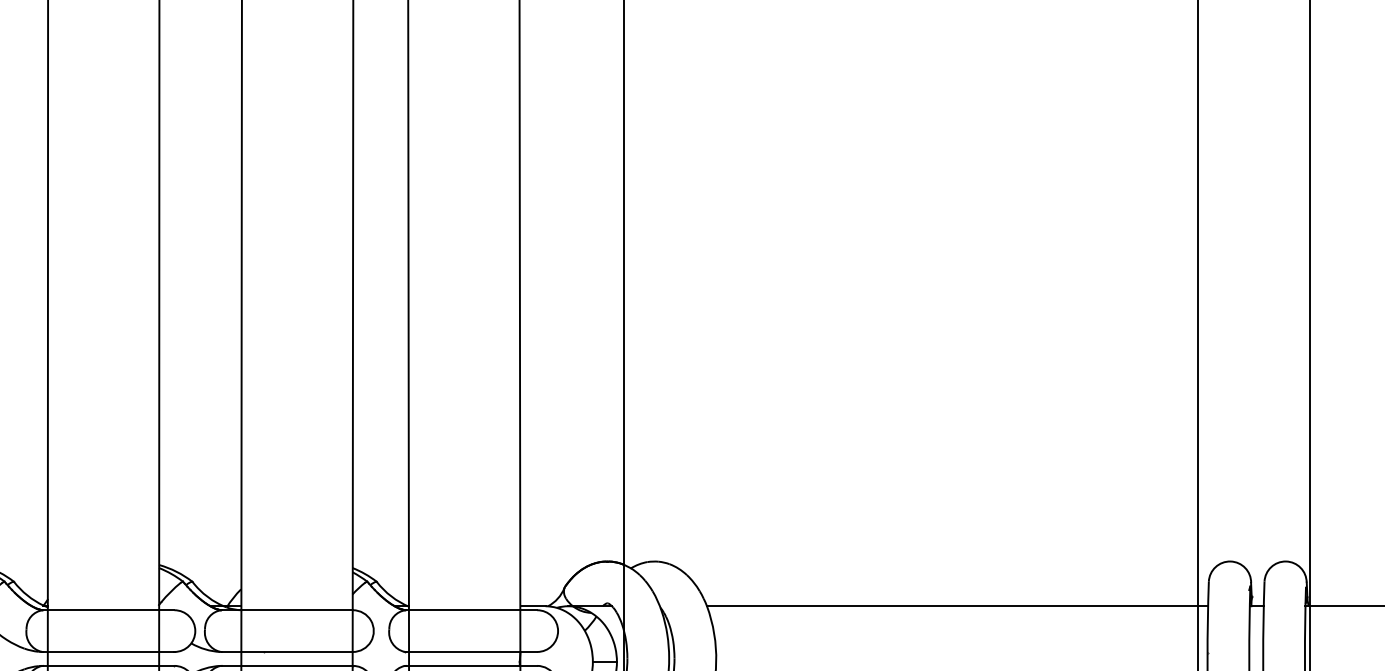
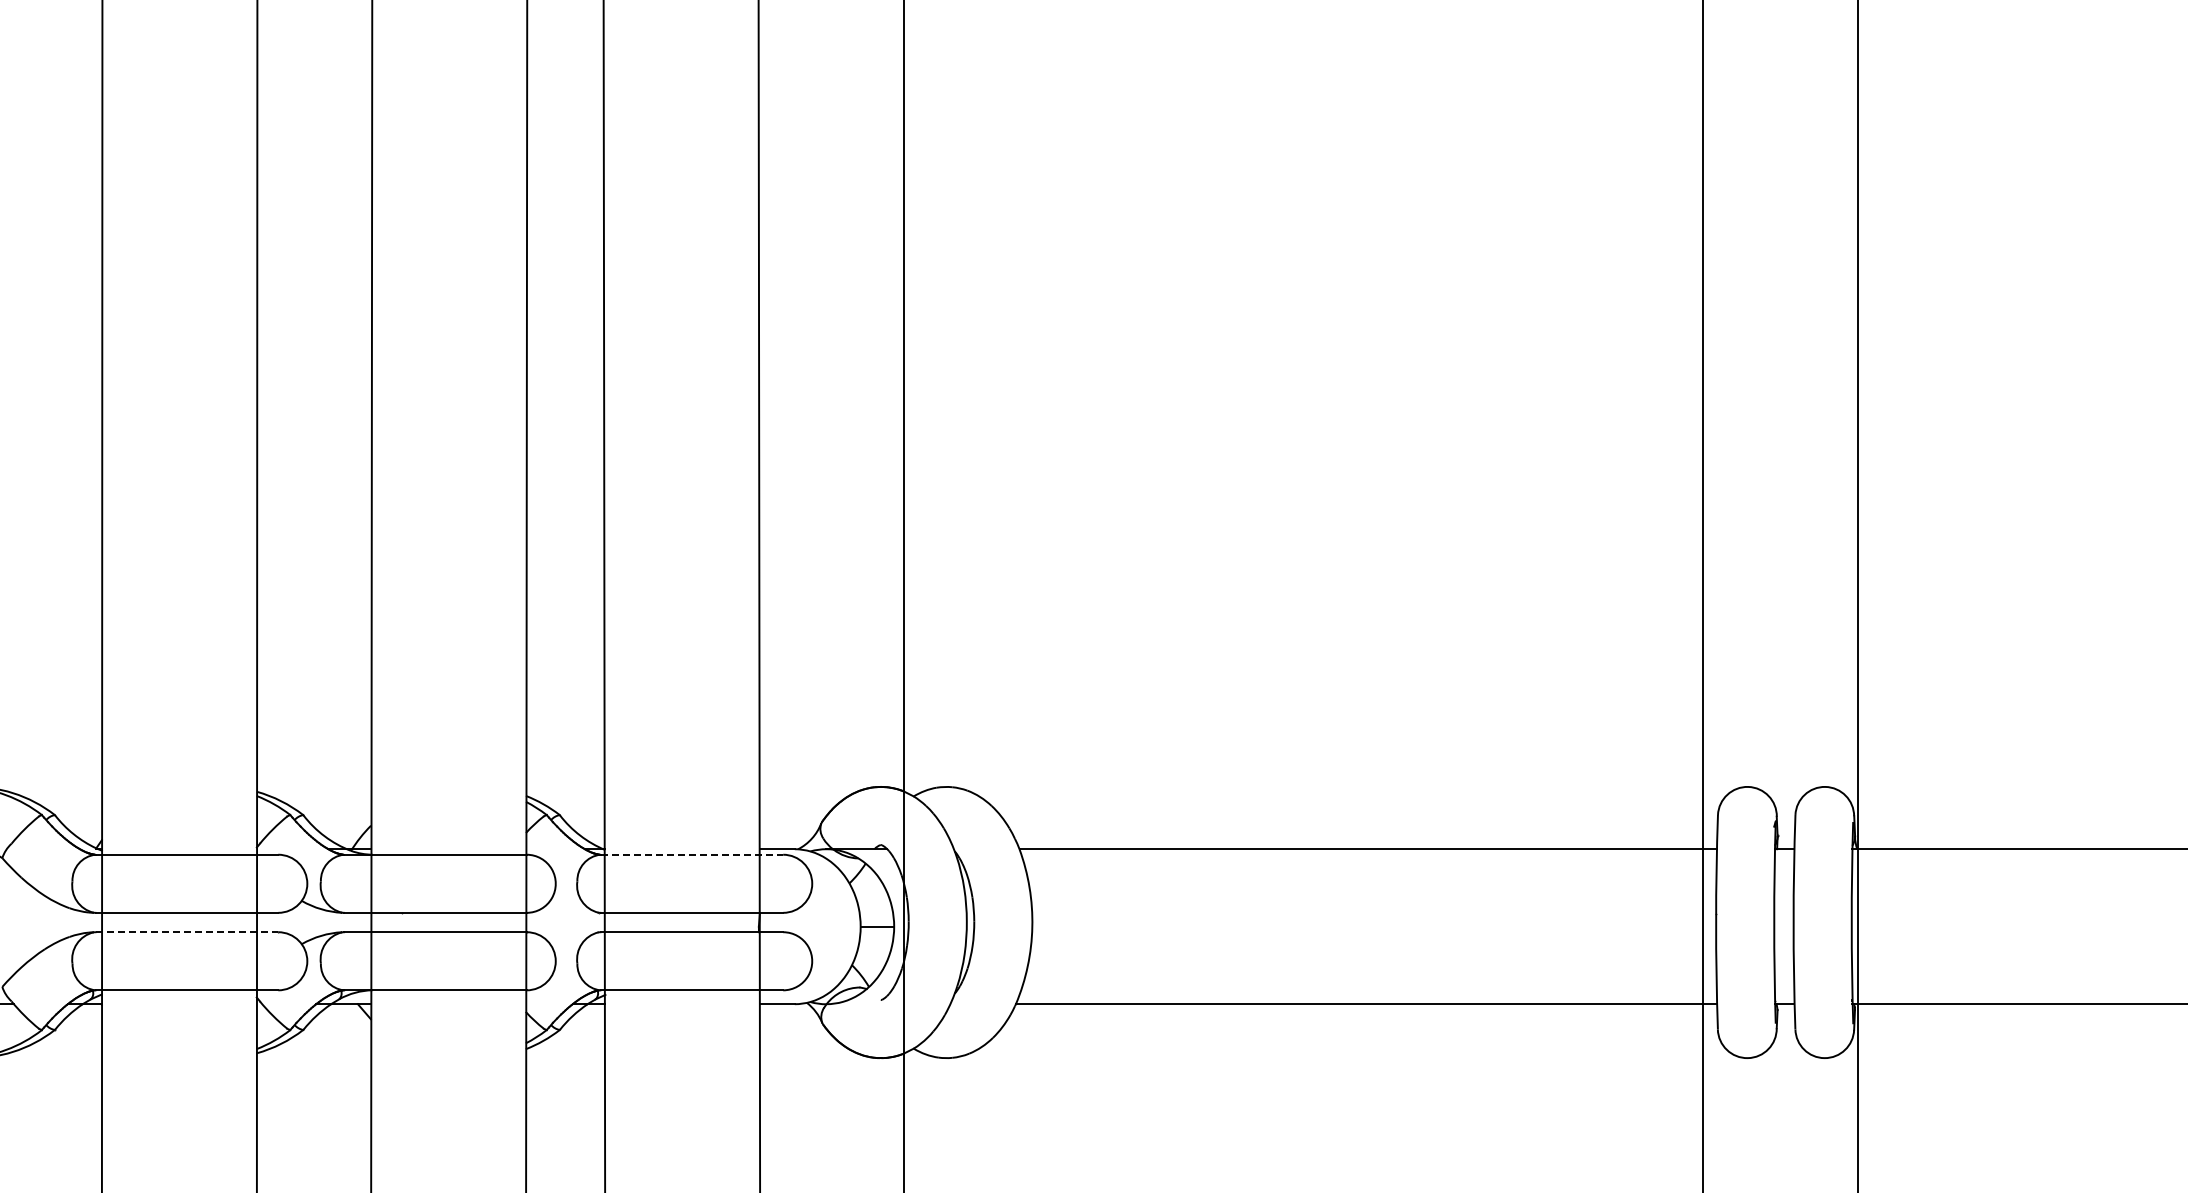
line: (472, 610) -> (692, 854), solid -> dashed
line: (109, 666) -> (187, 932), solid -> dashed

